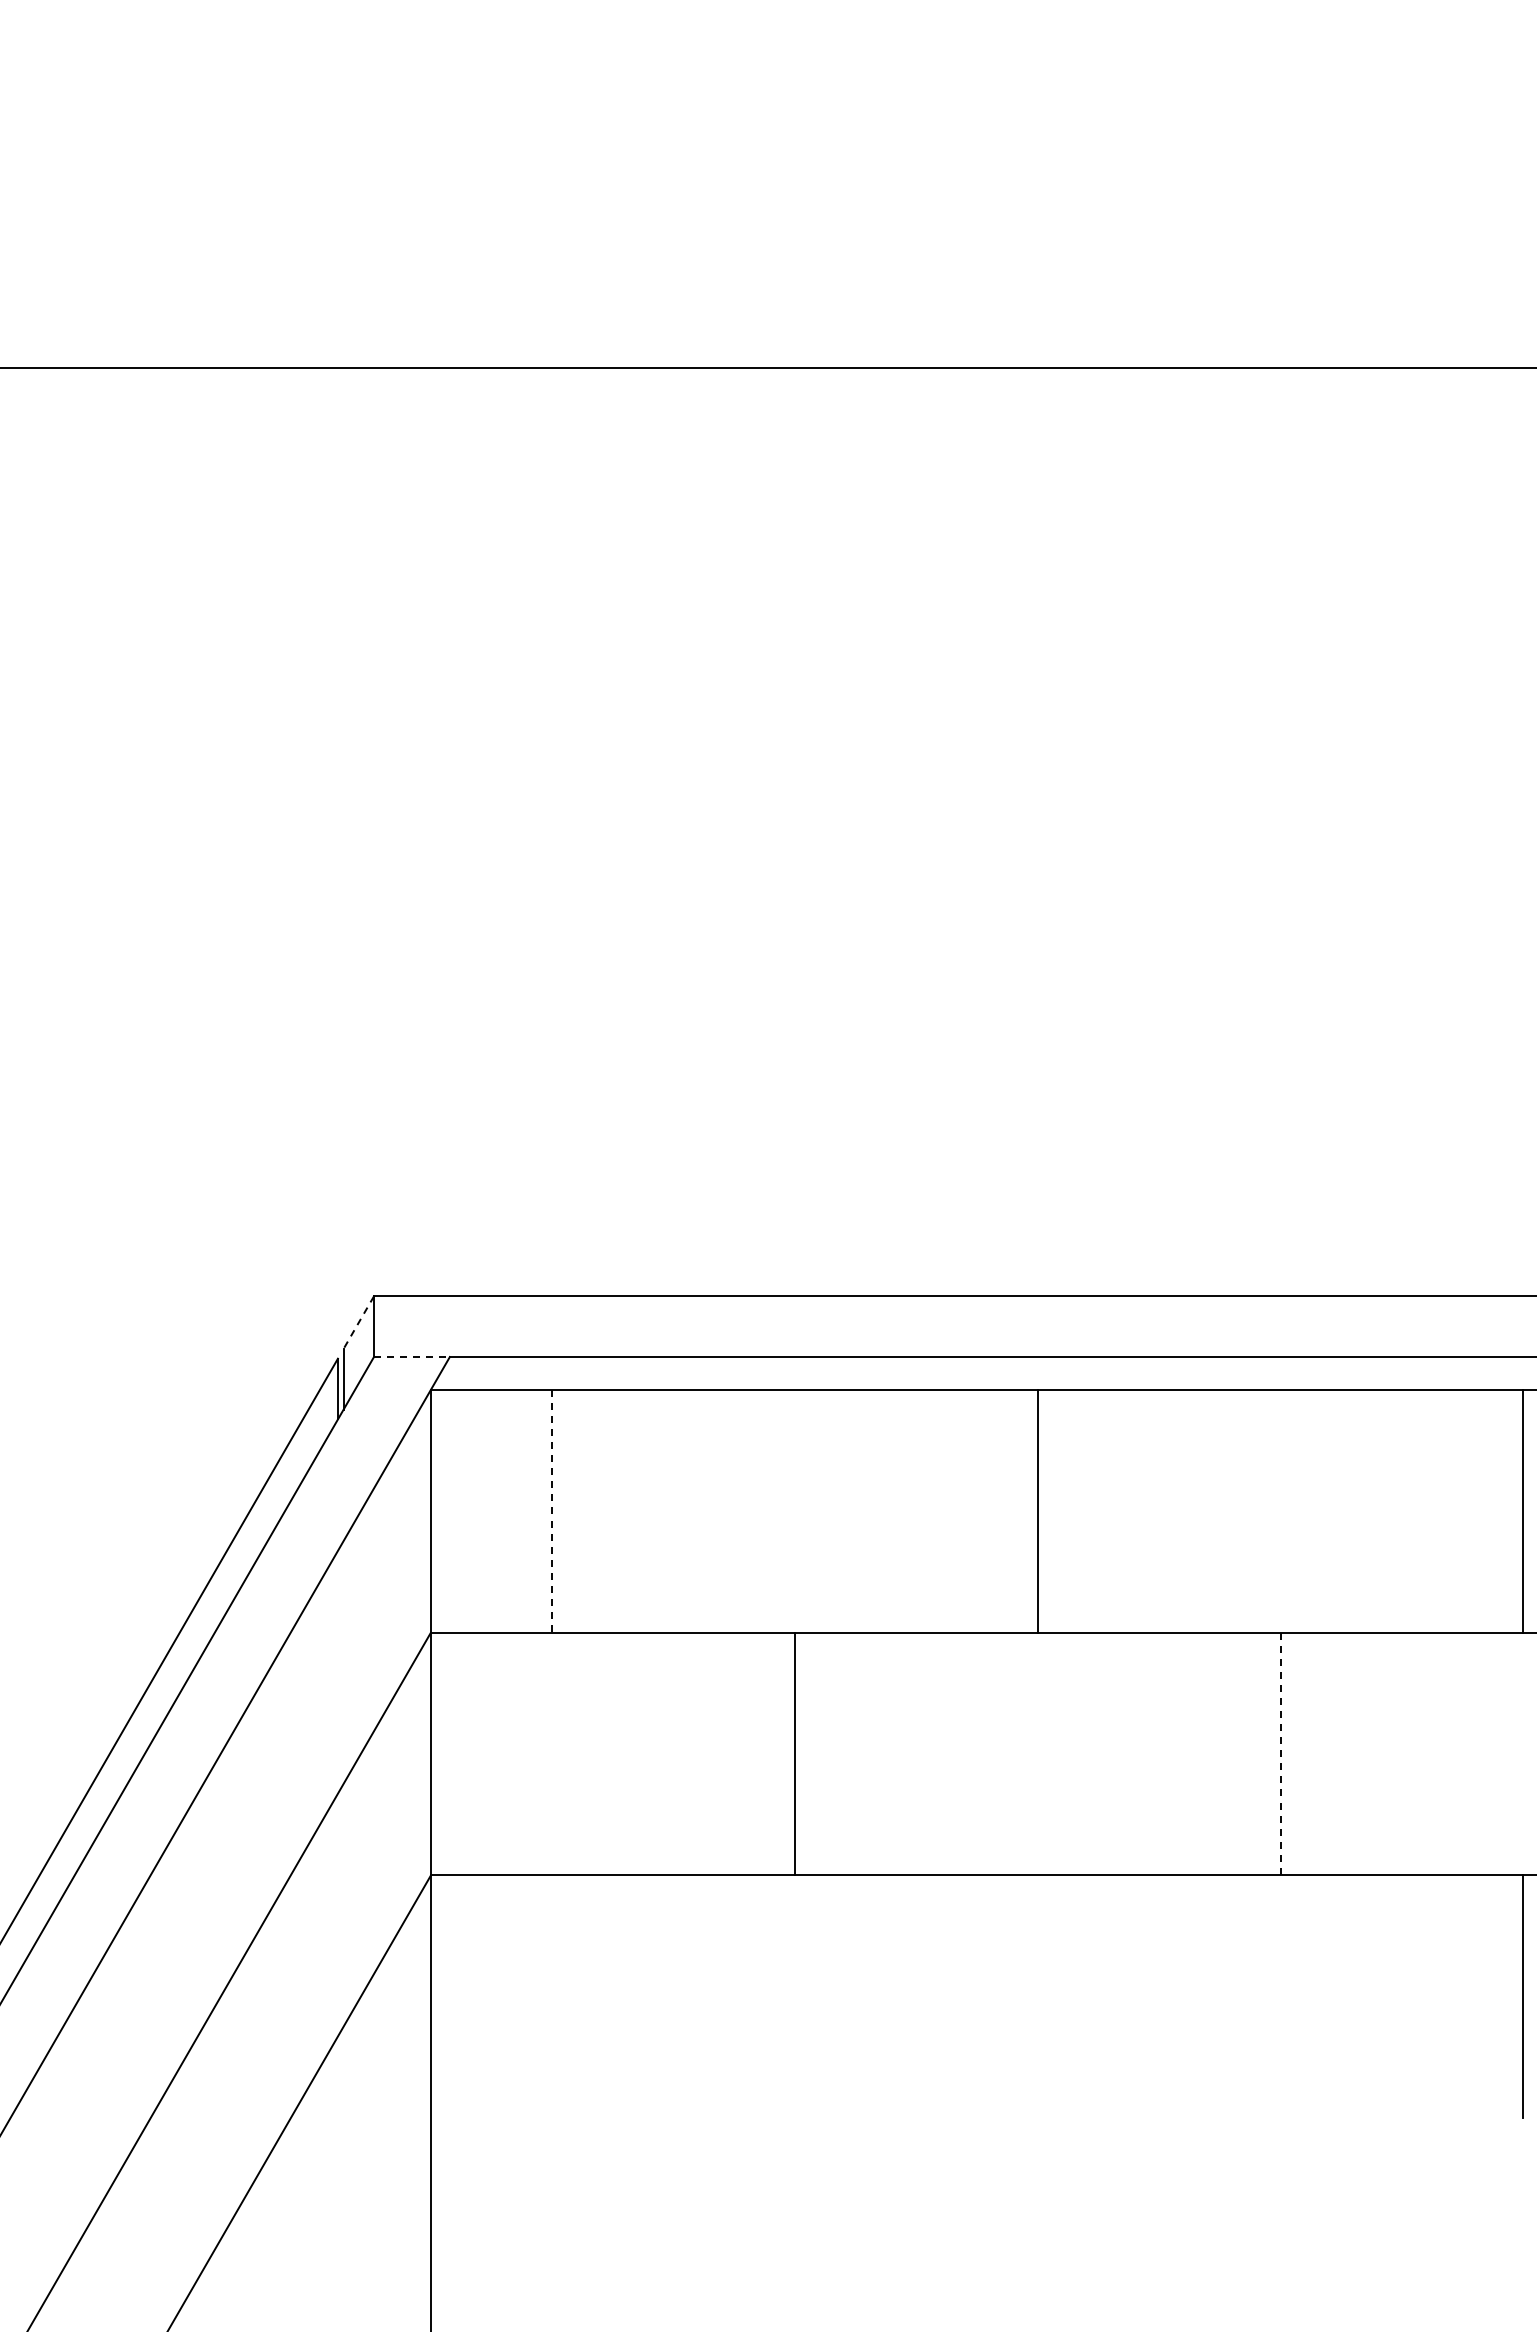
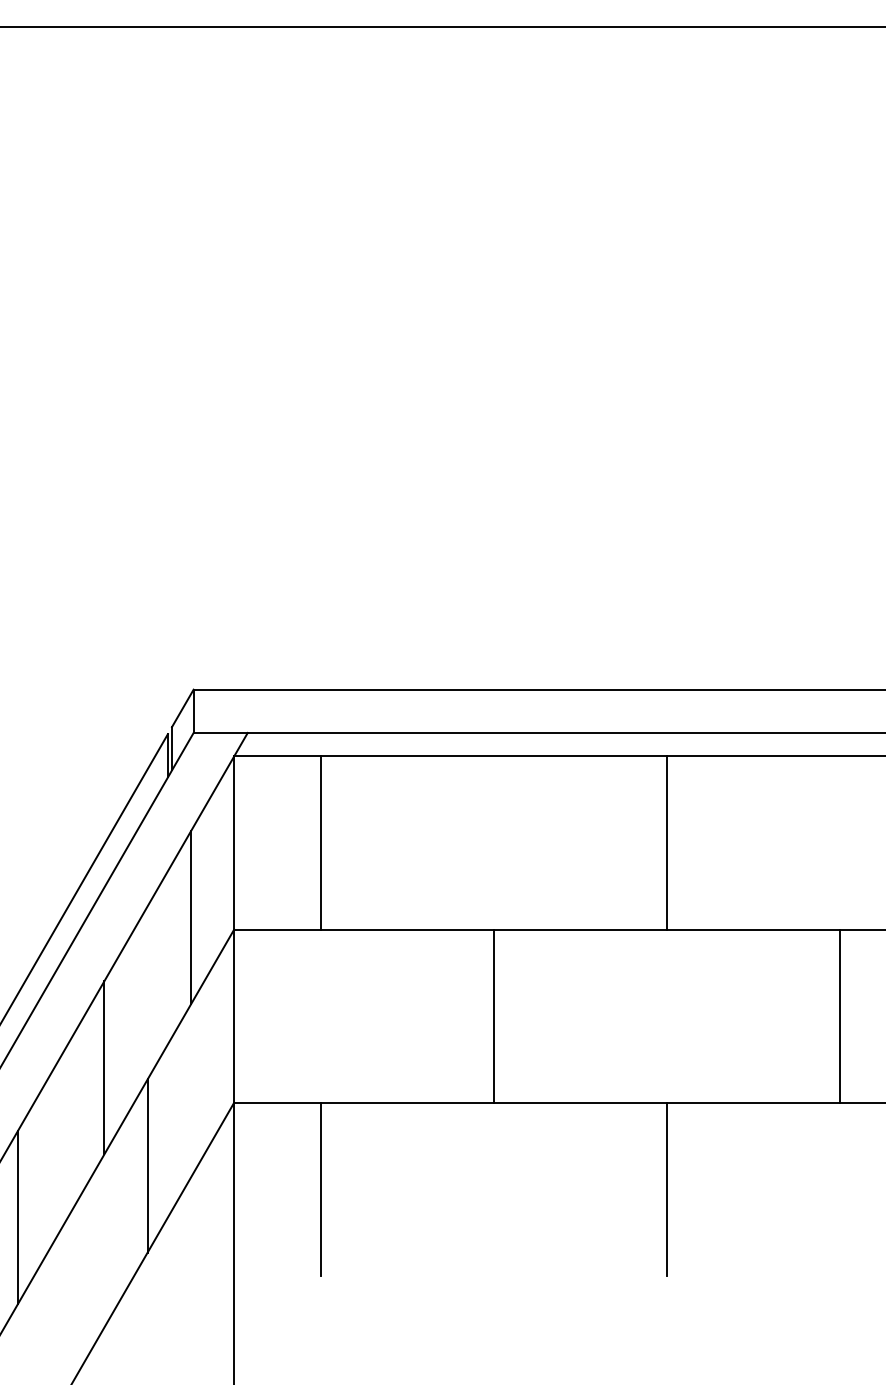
line: (358, 1323) -> (182, 709), dashed -> solid
line: (411, 1357) -> (220, 733), dashed -> solid
line: (552, 1511) -> (320, 843), dashed -> solid
line: (370, 1615) -> (191, 917), added
line: (1280, 1754) -> (840, 1016), dashed -> solid
line: (248, 1826) -> (104, 1067), added
line: (309, 1963) -> (147, 1165), added
line: (552, 1996) -> (320, 1188), added
line: (1037, 1996) -> (666, 1188), added
line: (127, 2036) -> (17, 1217), added

